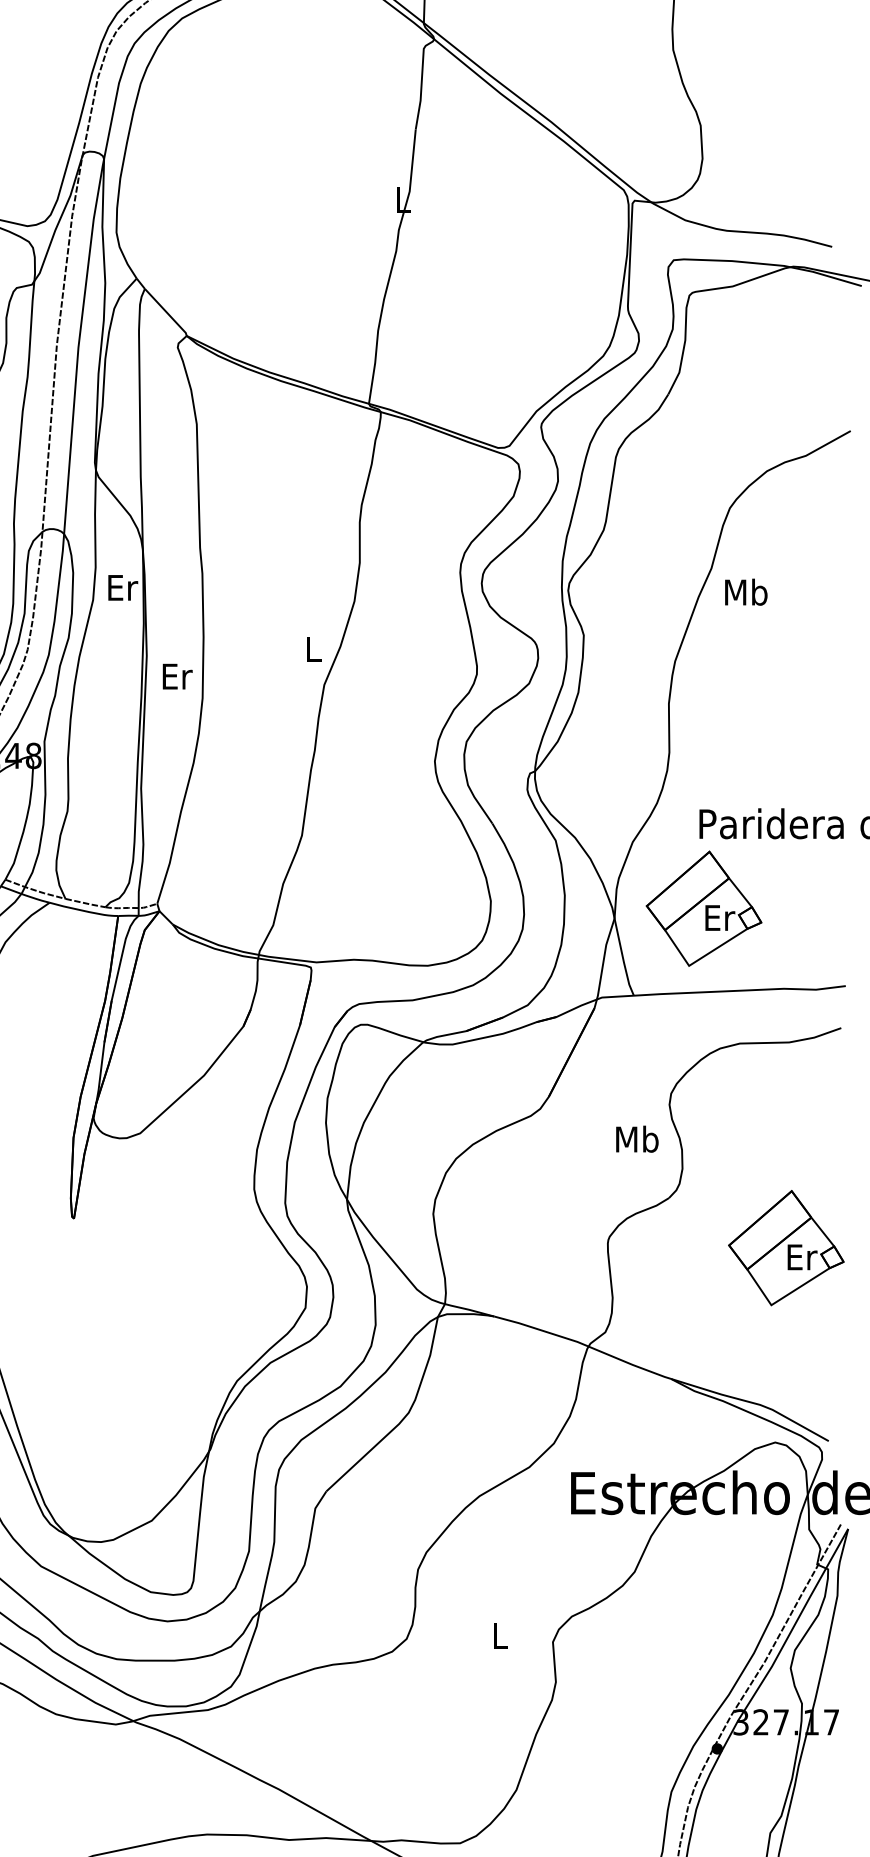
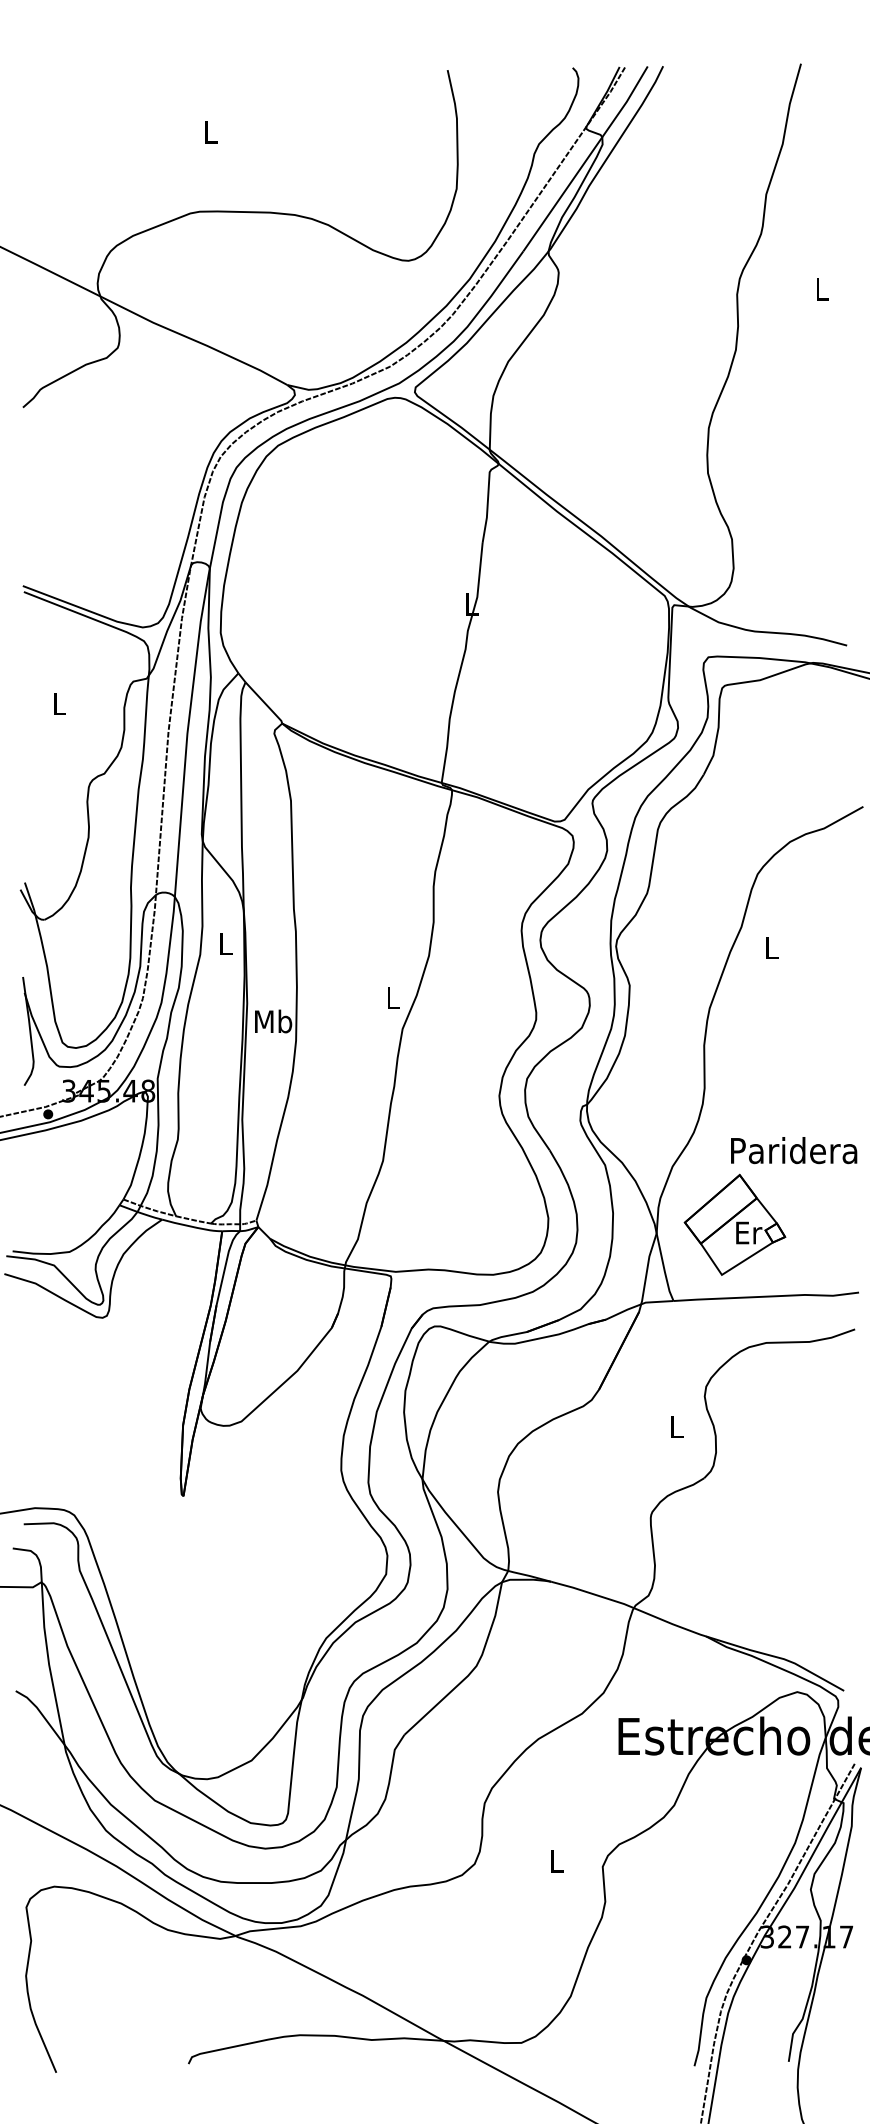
text: (123, 587) -> (226, 943), Er -> L
text: (745, 591) -> (771, 947), Mb -> L
text: (176, 676) -> (273, 1021), Er -> Mb
text: (637, 1139) -> (676, 1426), Mb -> L
part: (785, 1247) -> (806, 1521), removed

